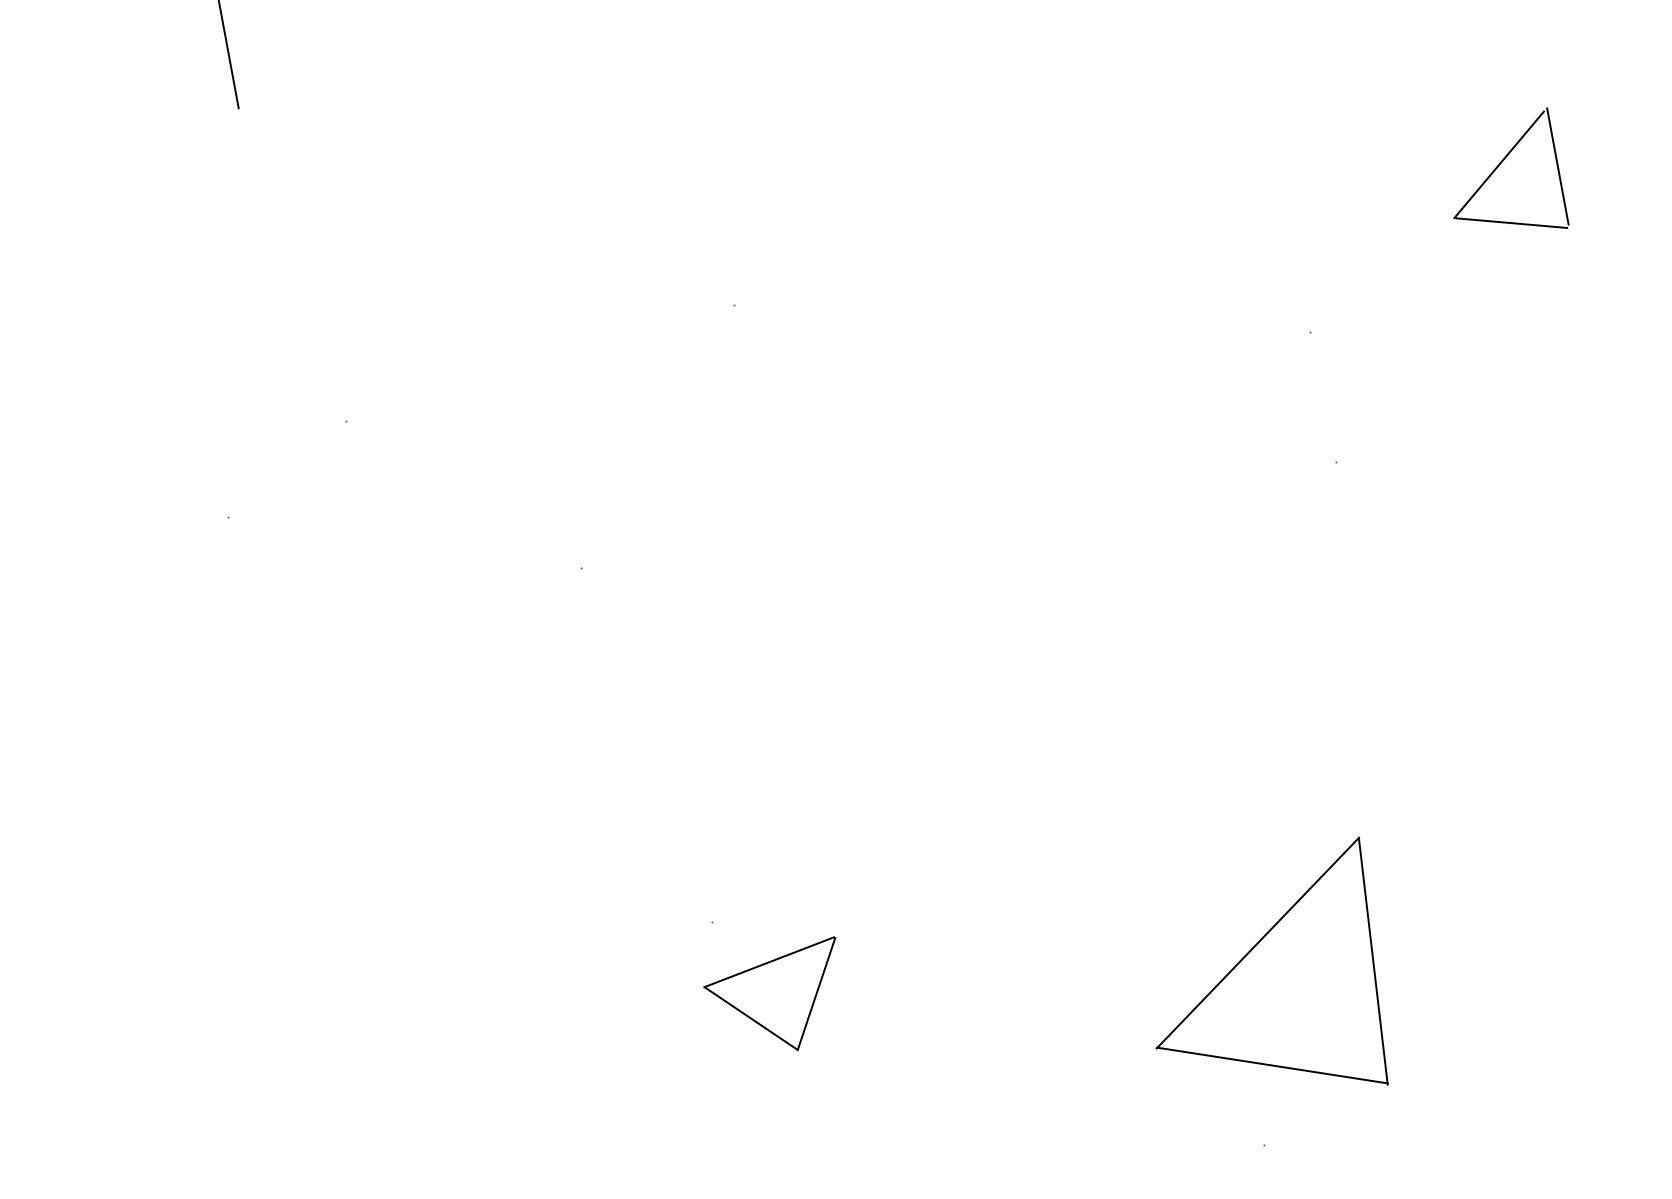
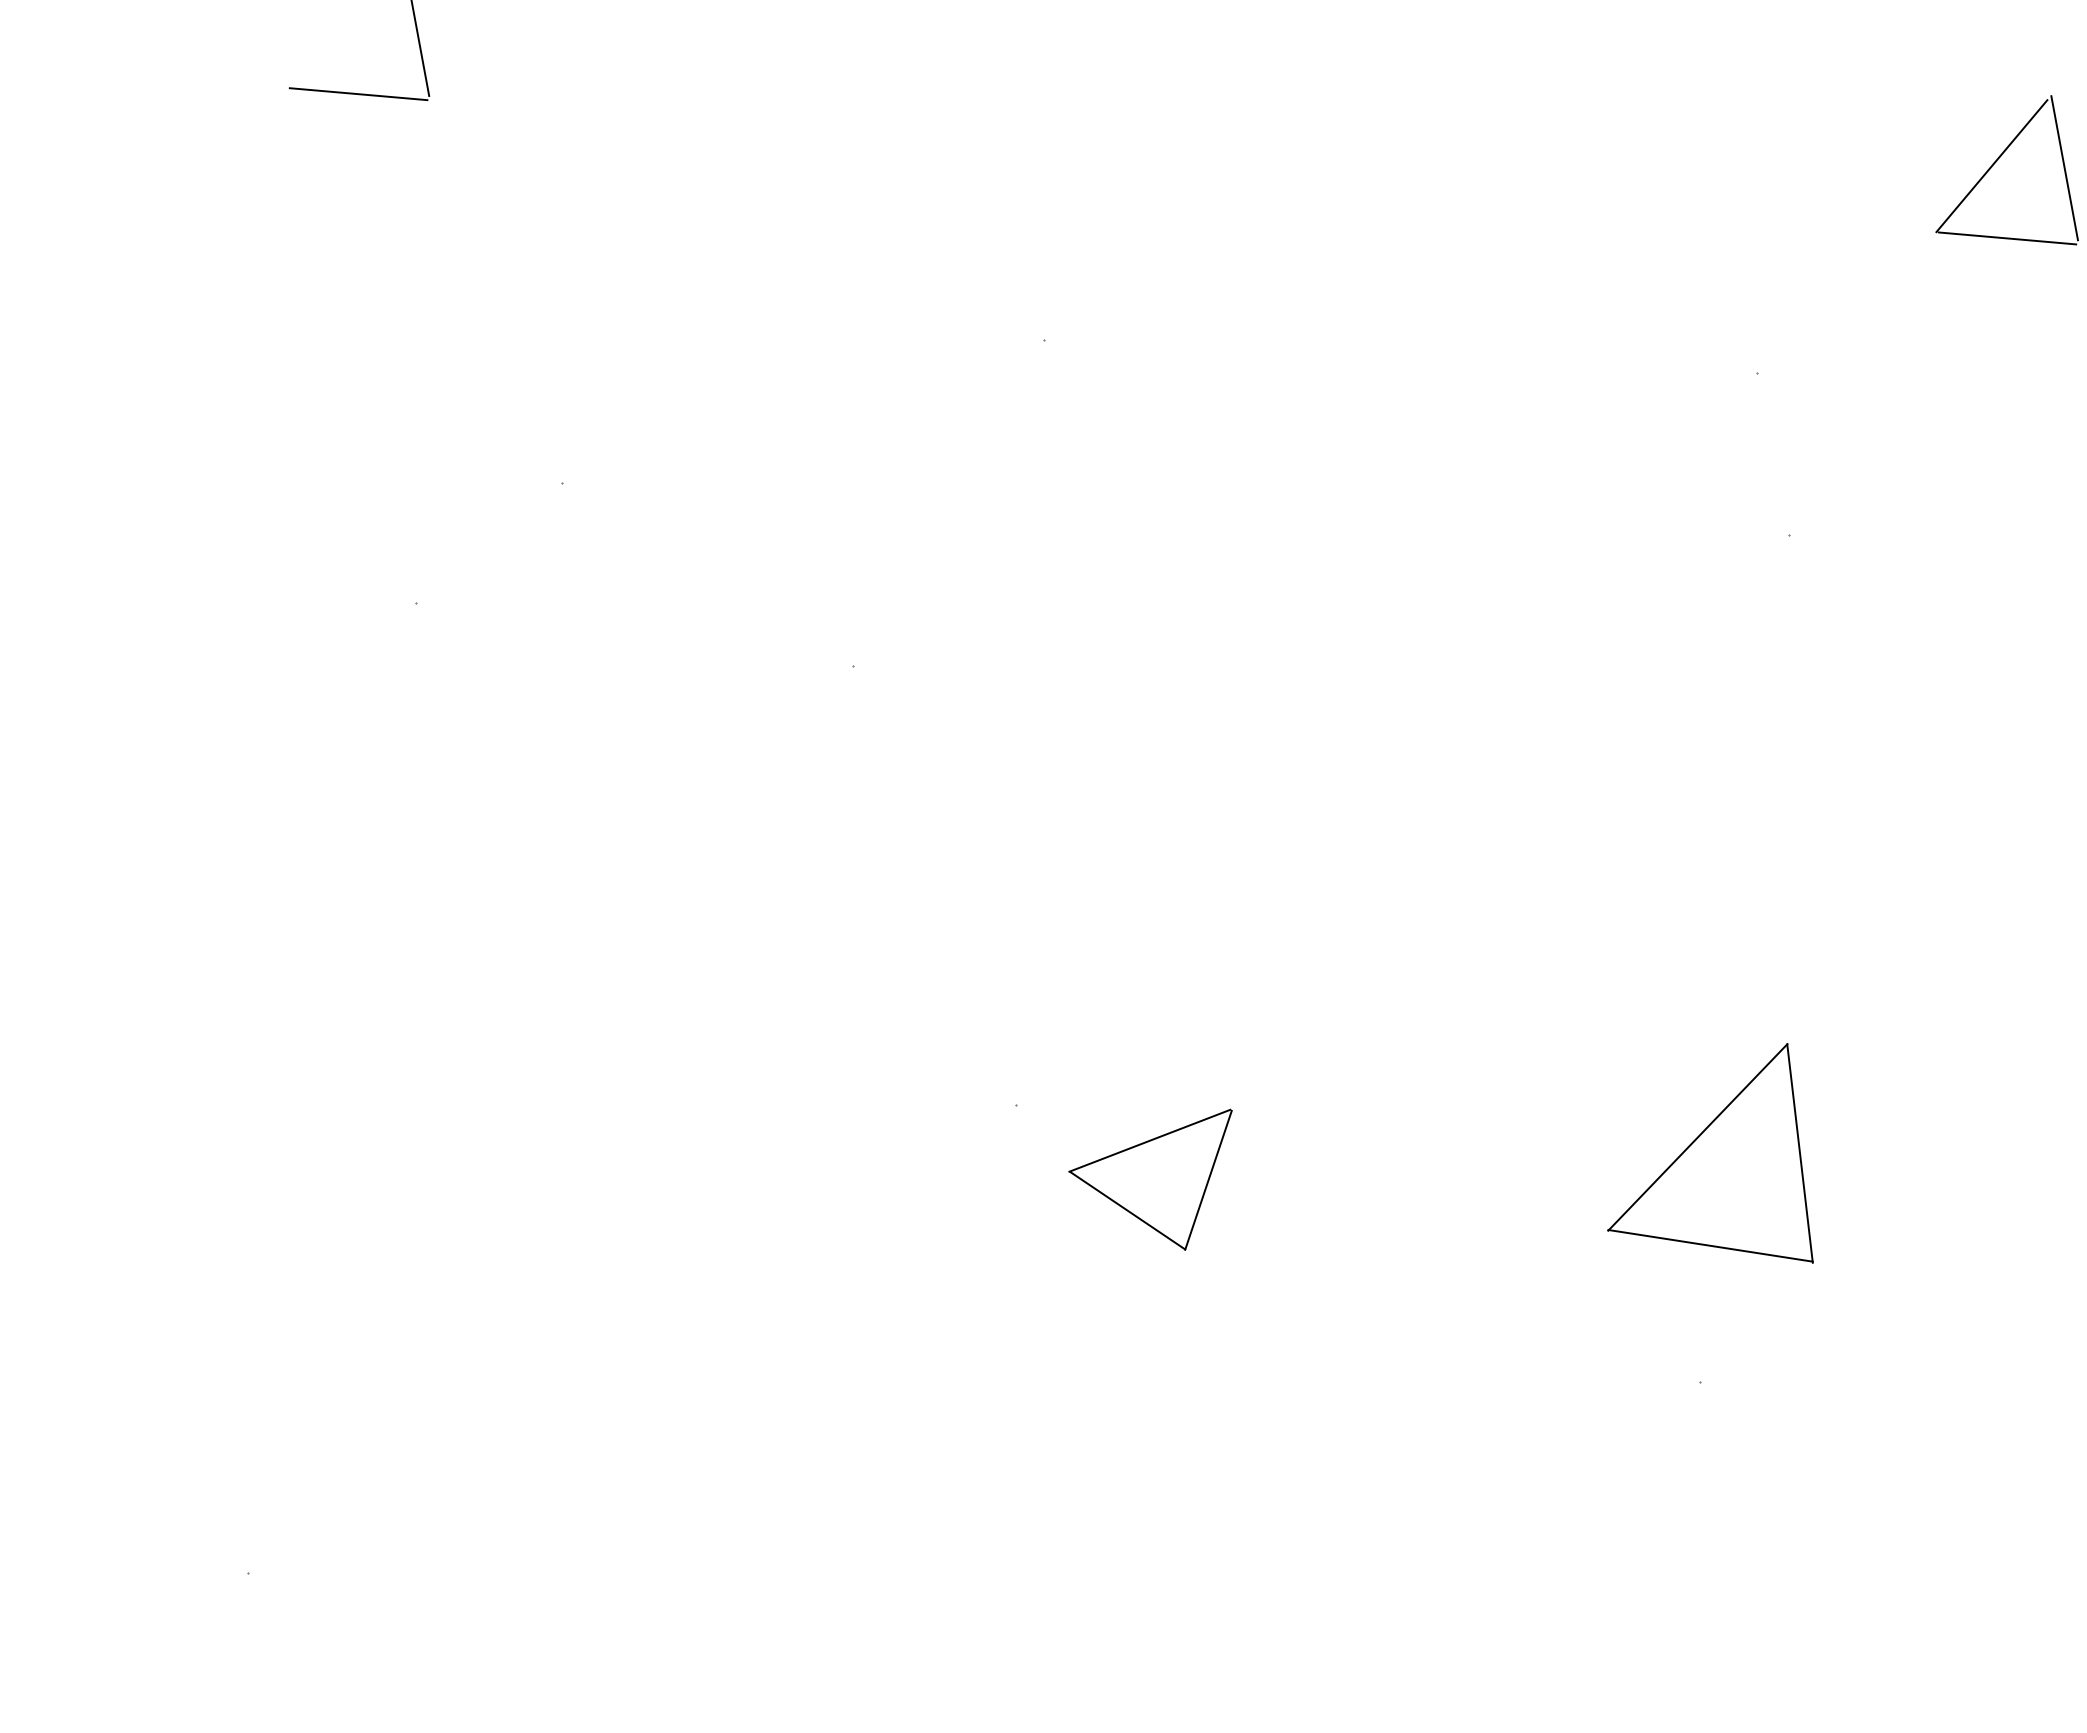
line: (181, 107) -> (358, 94), added
part: (1272, 961) -> (1710, 1153), size x0.71
part: (769, 993) -> (1150, 1179), moved

